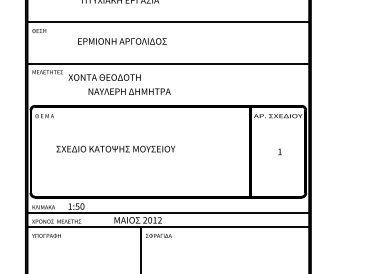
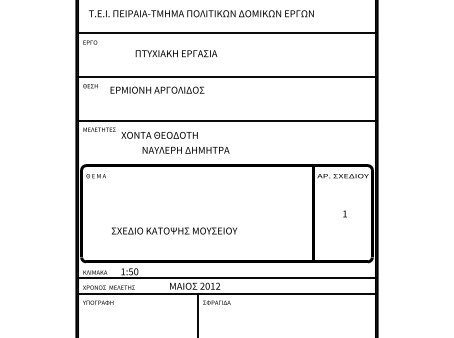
text: (122, 40) -> (157, 89), moved
text: (115, 148) -> (174, 230), moved

